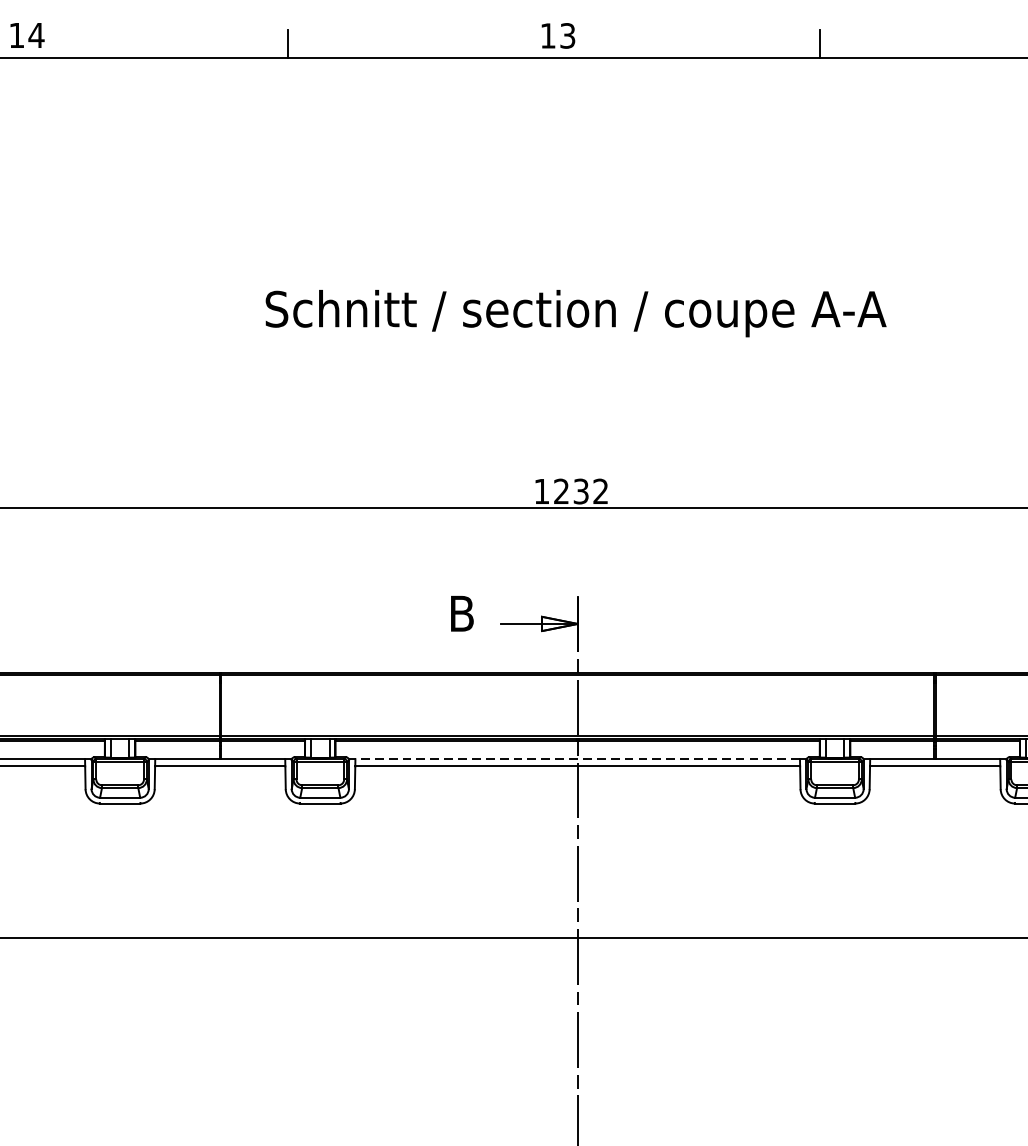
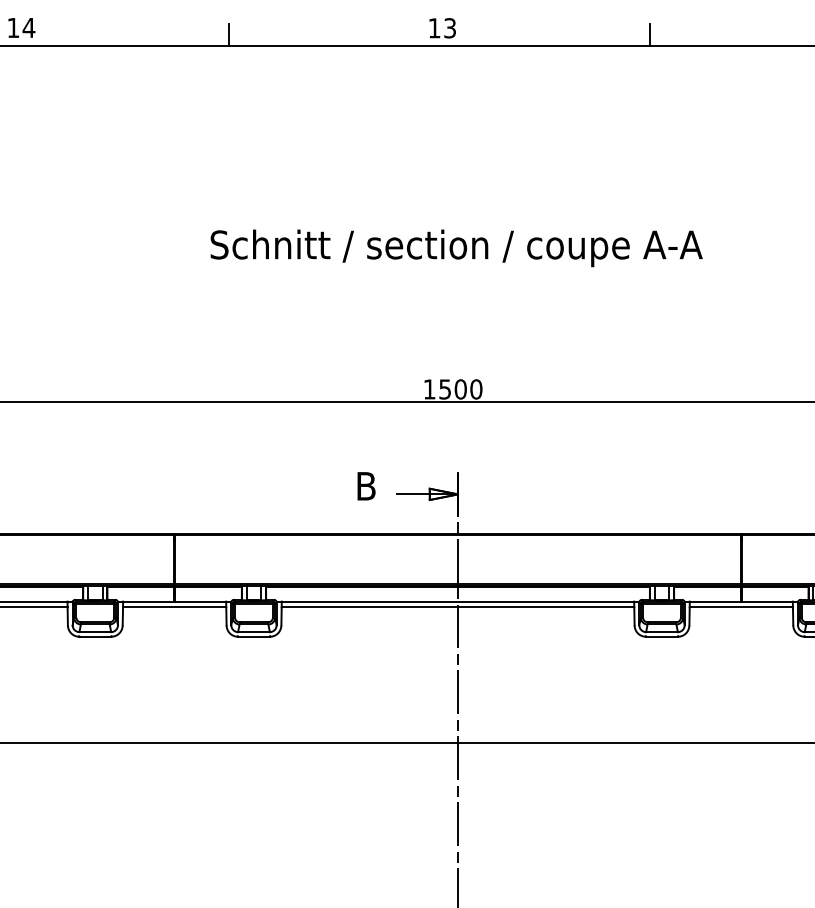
text: (580, 491) -> (460, 389), 1232 -> 1500
line: (577, 759) -> (457, 601), dashed -> solid

